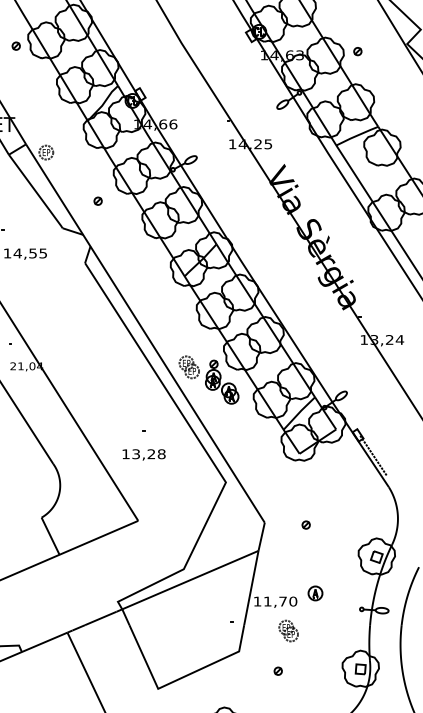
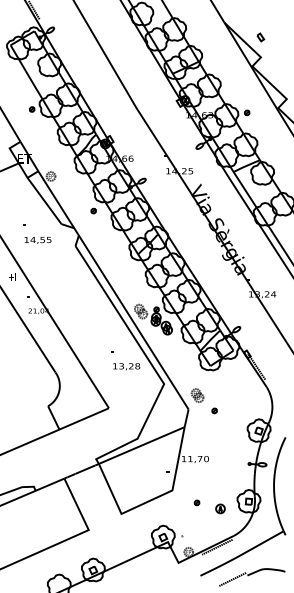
part: (97, 200) -> (93, 210), moved
text: (143, 454) -> (126, 366), moved
part: (315, 592) -> (220, 508), moved
part: (288, 630) -> (197, 395), moved

